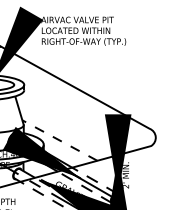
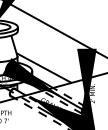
line: (59, 140) -> (43, 68), dashed -> solid

